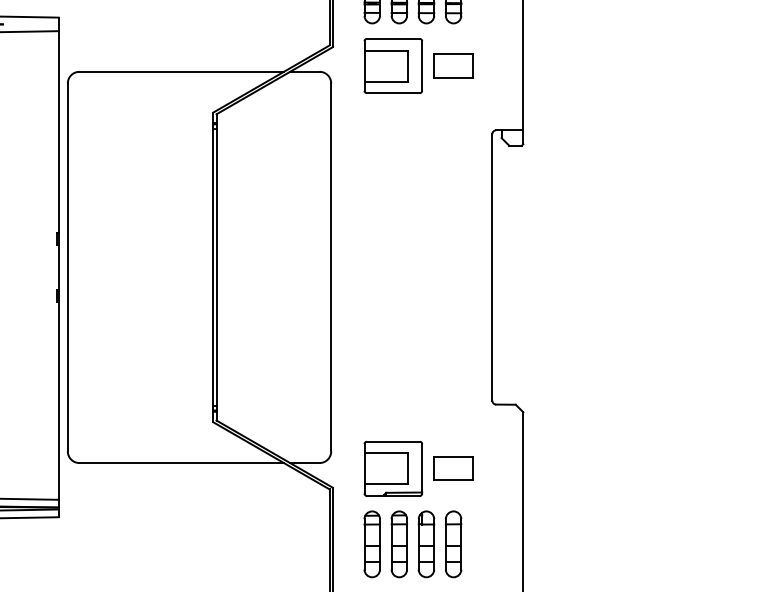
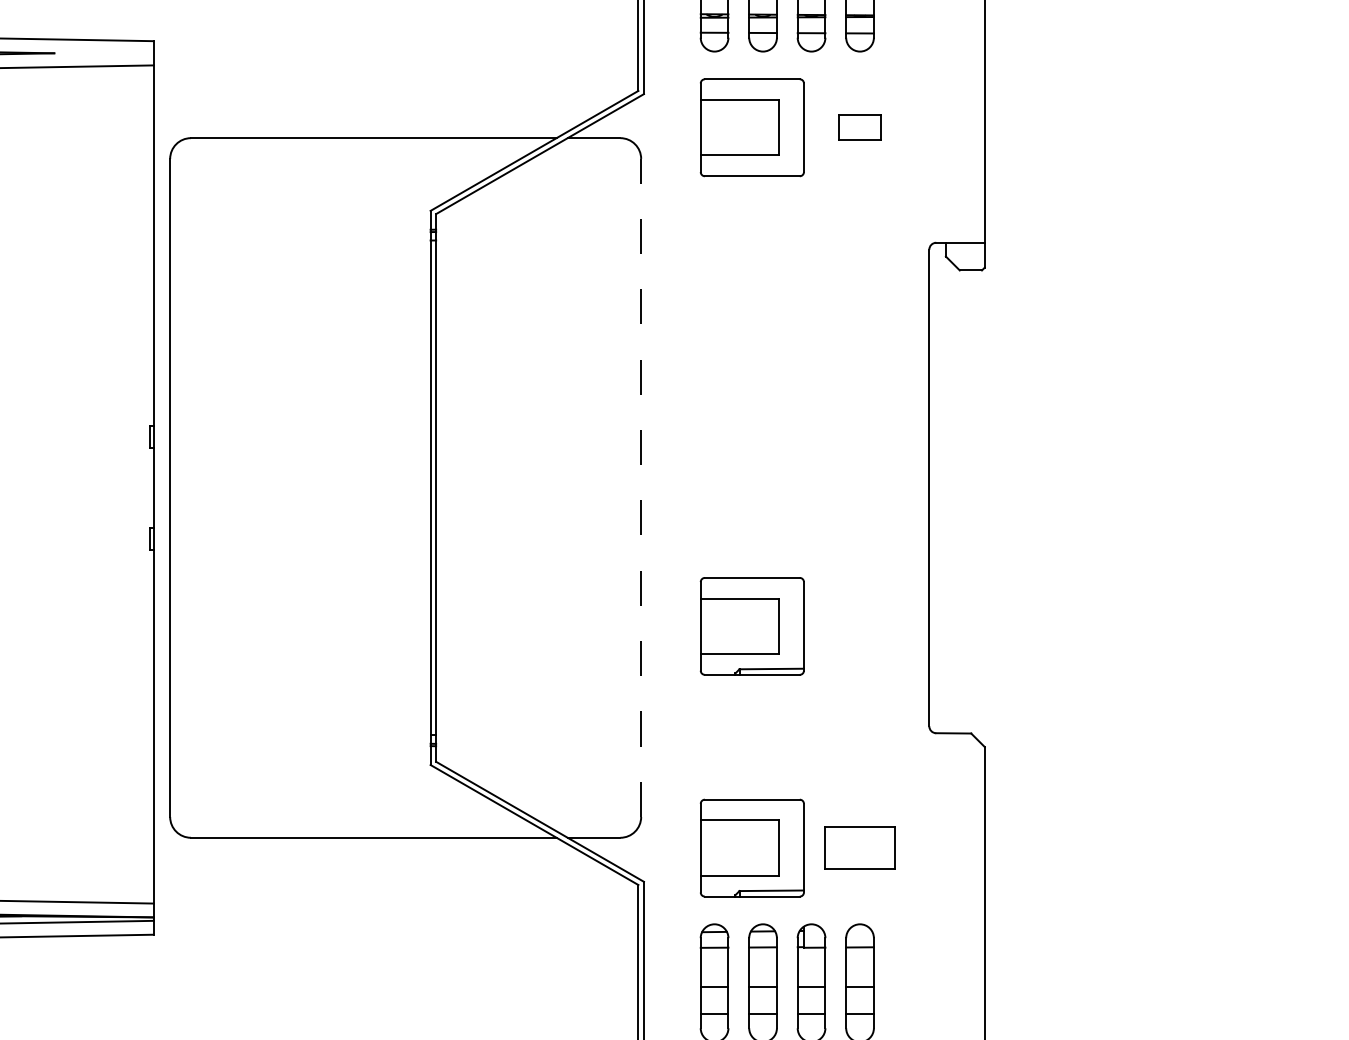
part: (453, 65) -> (859, 126), size x0.6
line: (331, 267) -> (641, 488), solid -> dashed
part: (393, 344) -> (752, 625), added

